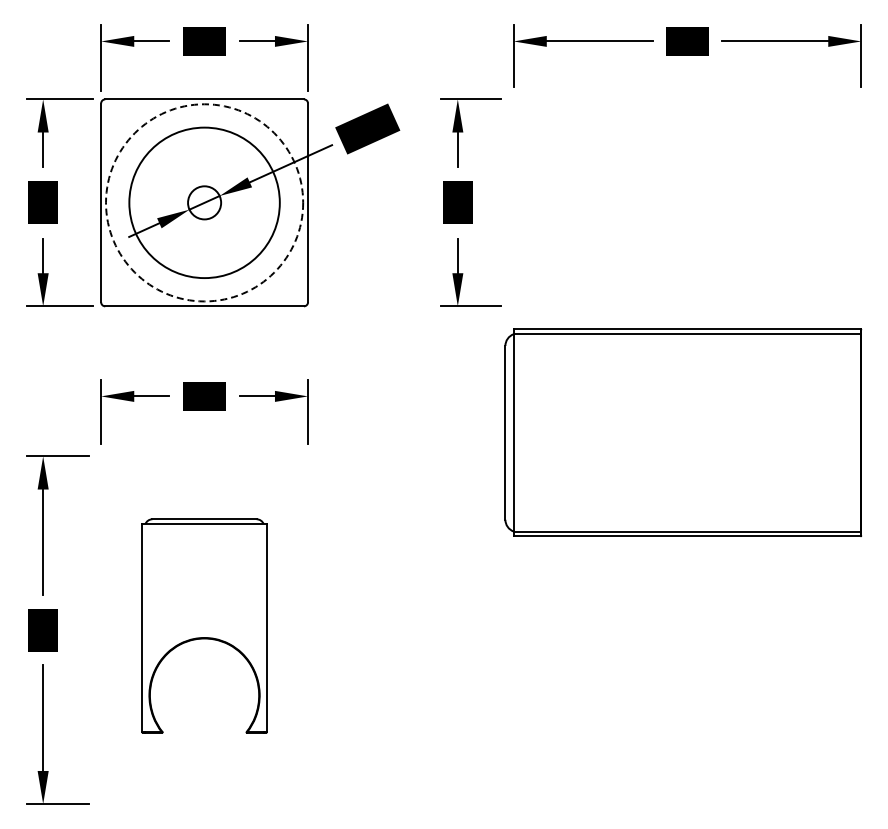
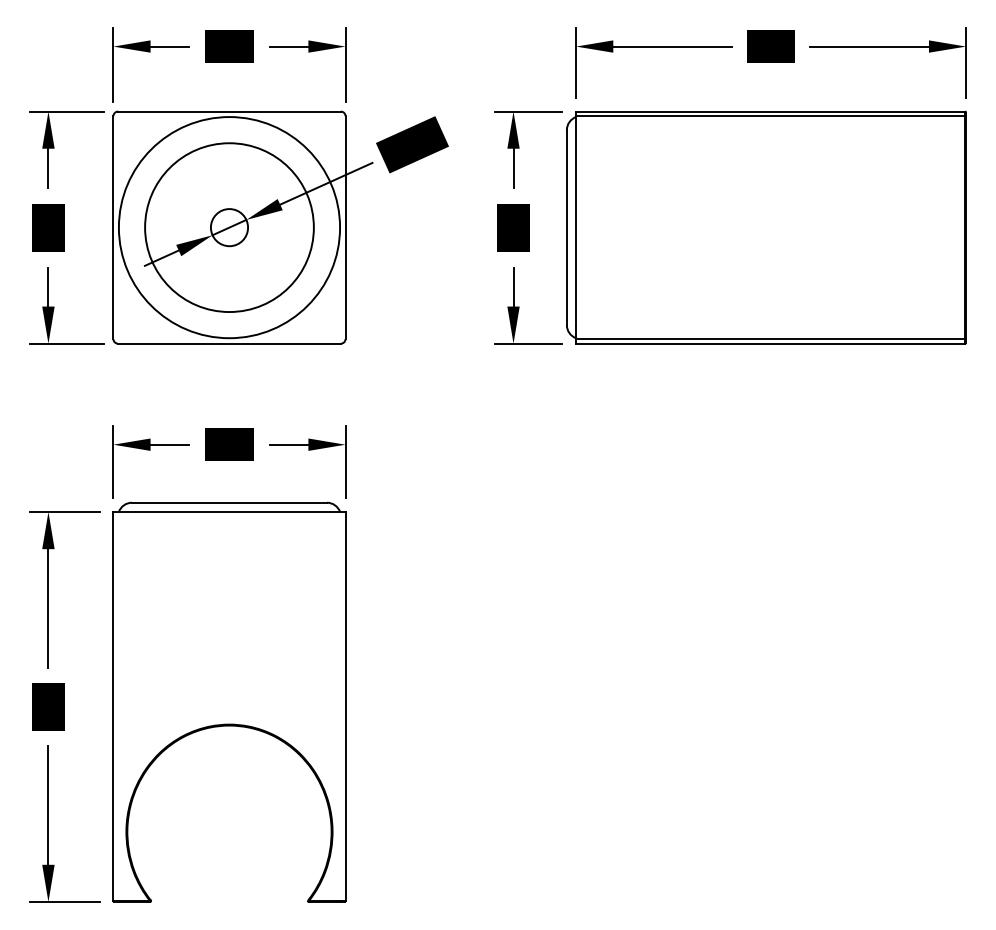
circle: (204, 202) -> (229, 227), dashed -> solid
part: (683, 432) -> (766, 227), moved
part: (204, 625) -> (229, 701), size x1.67

